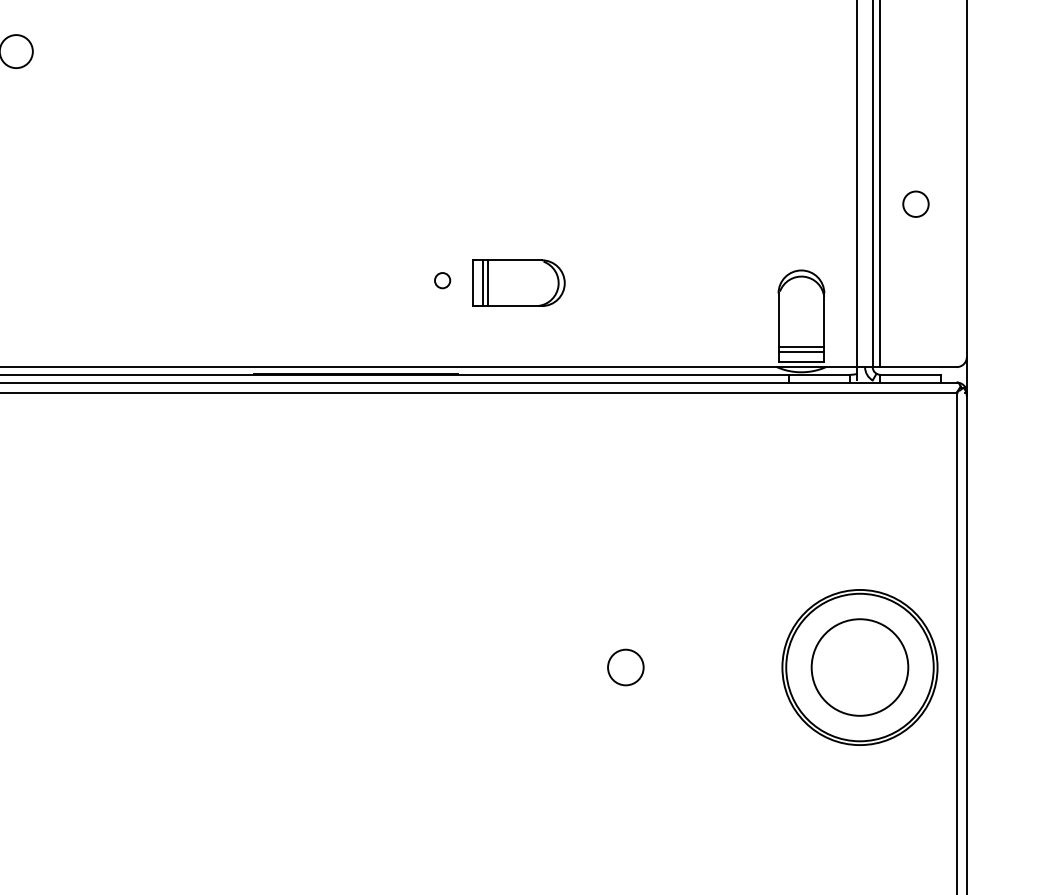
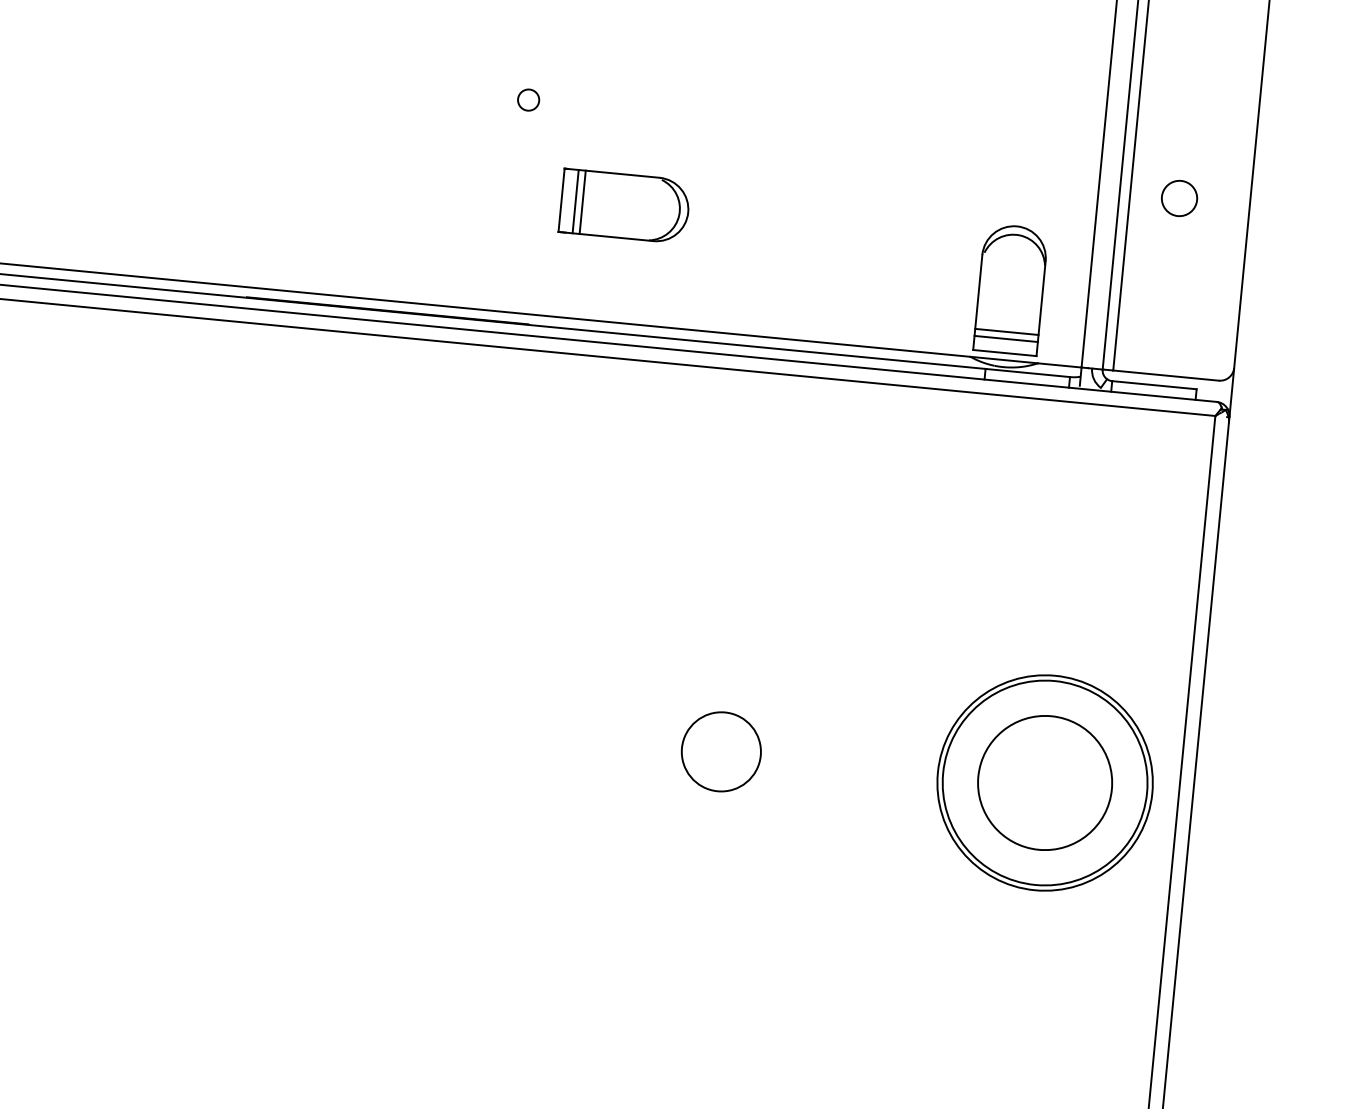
circle: (915, 203) -> (1178, 197), moved
circle: (442, 280) -> (528, 99), moved
circle: (625, 667) -> (721, 751), size x1.6

